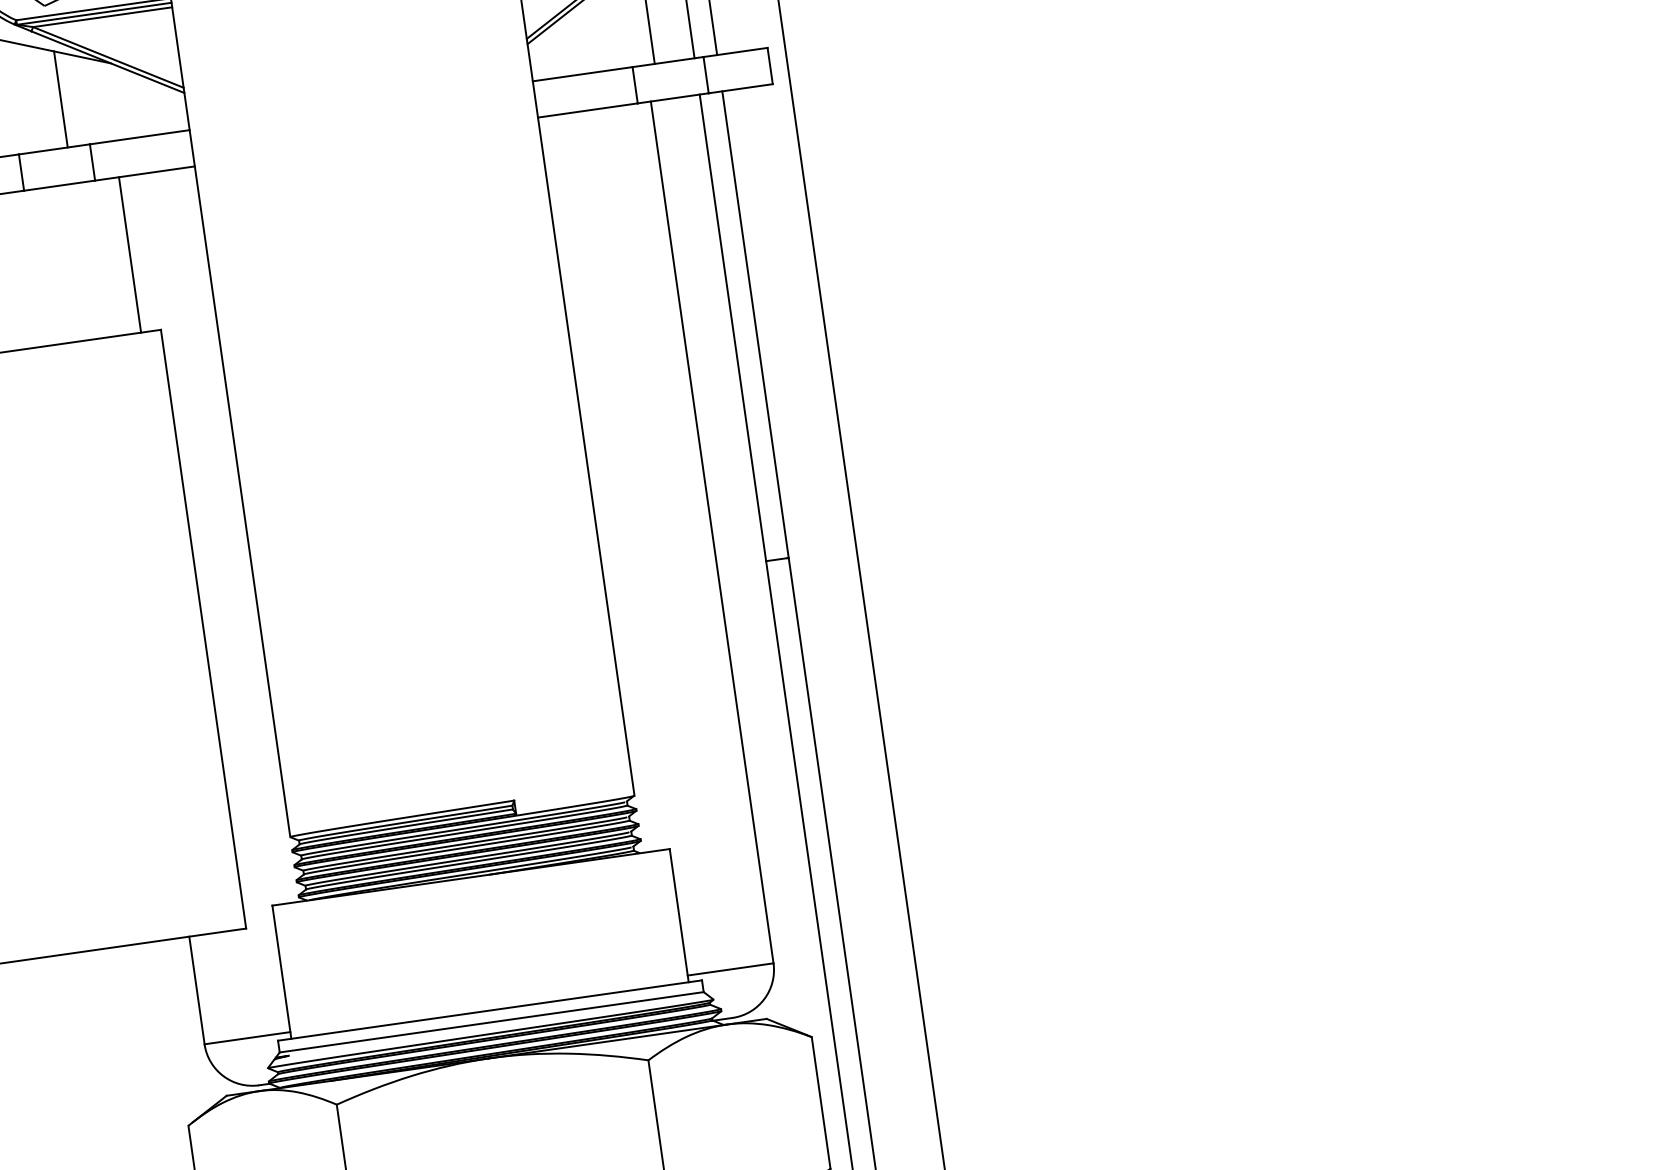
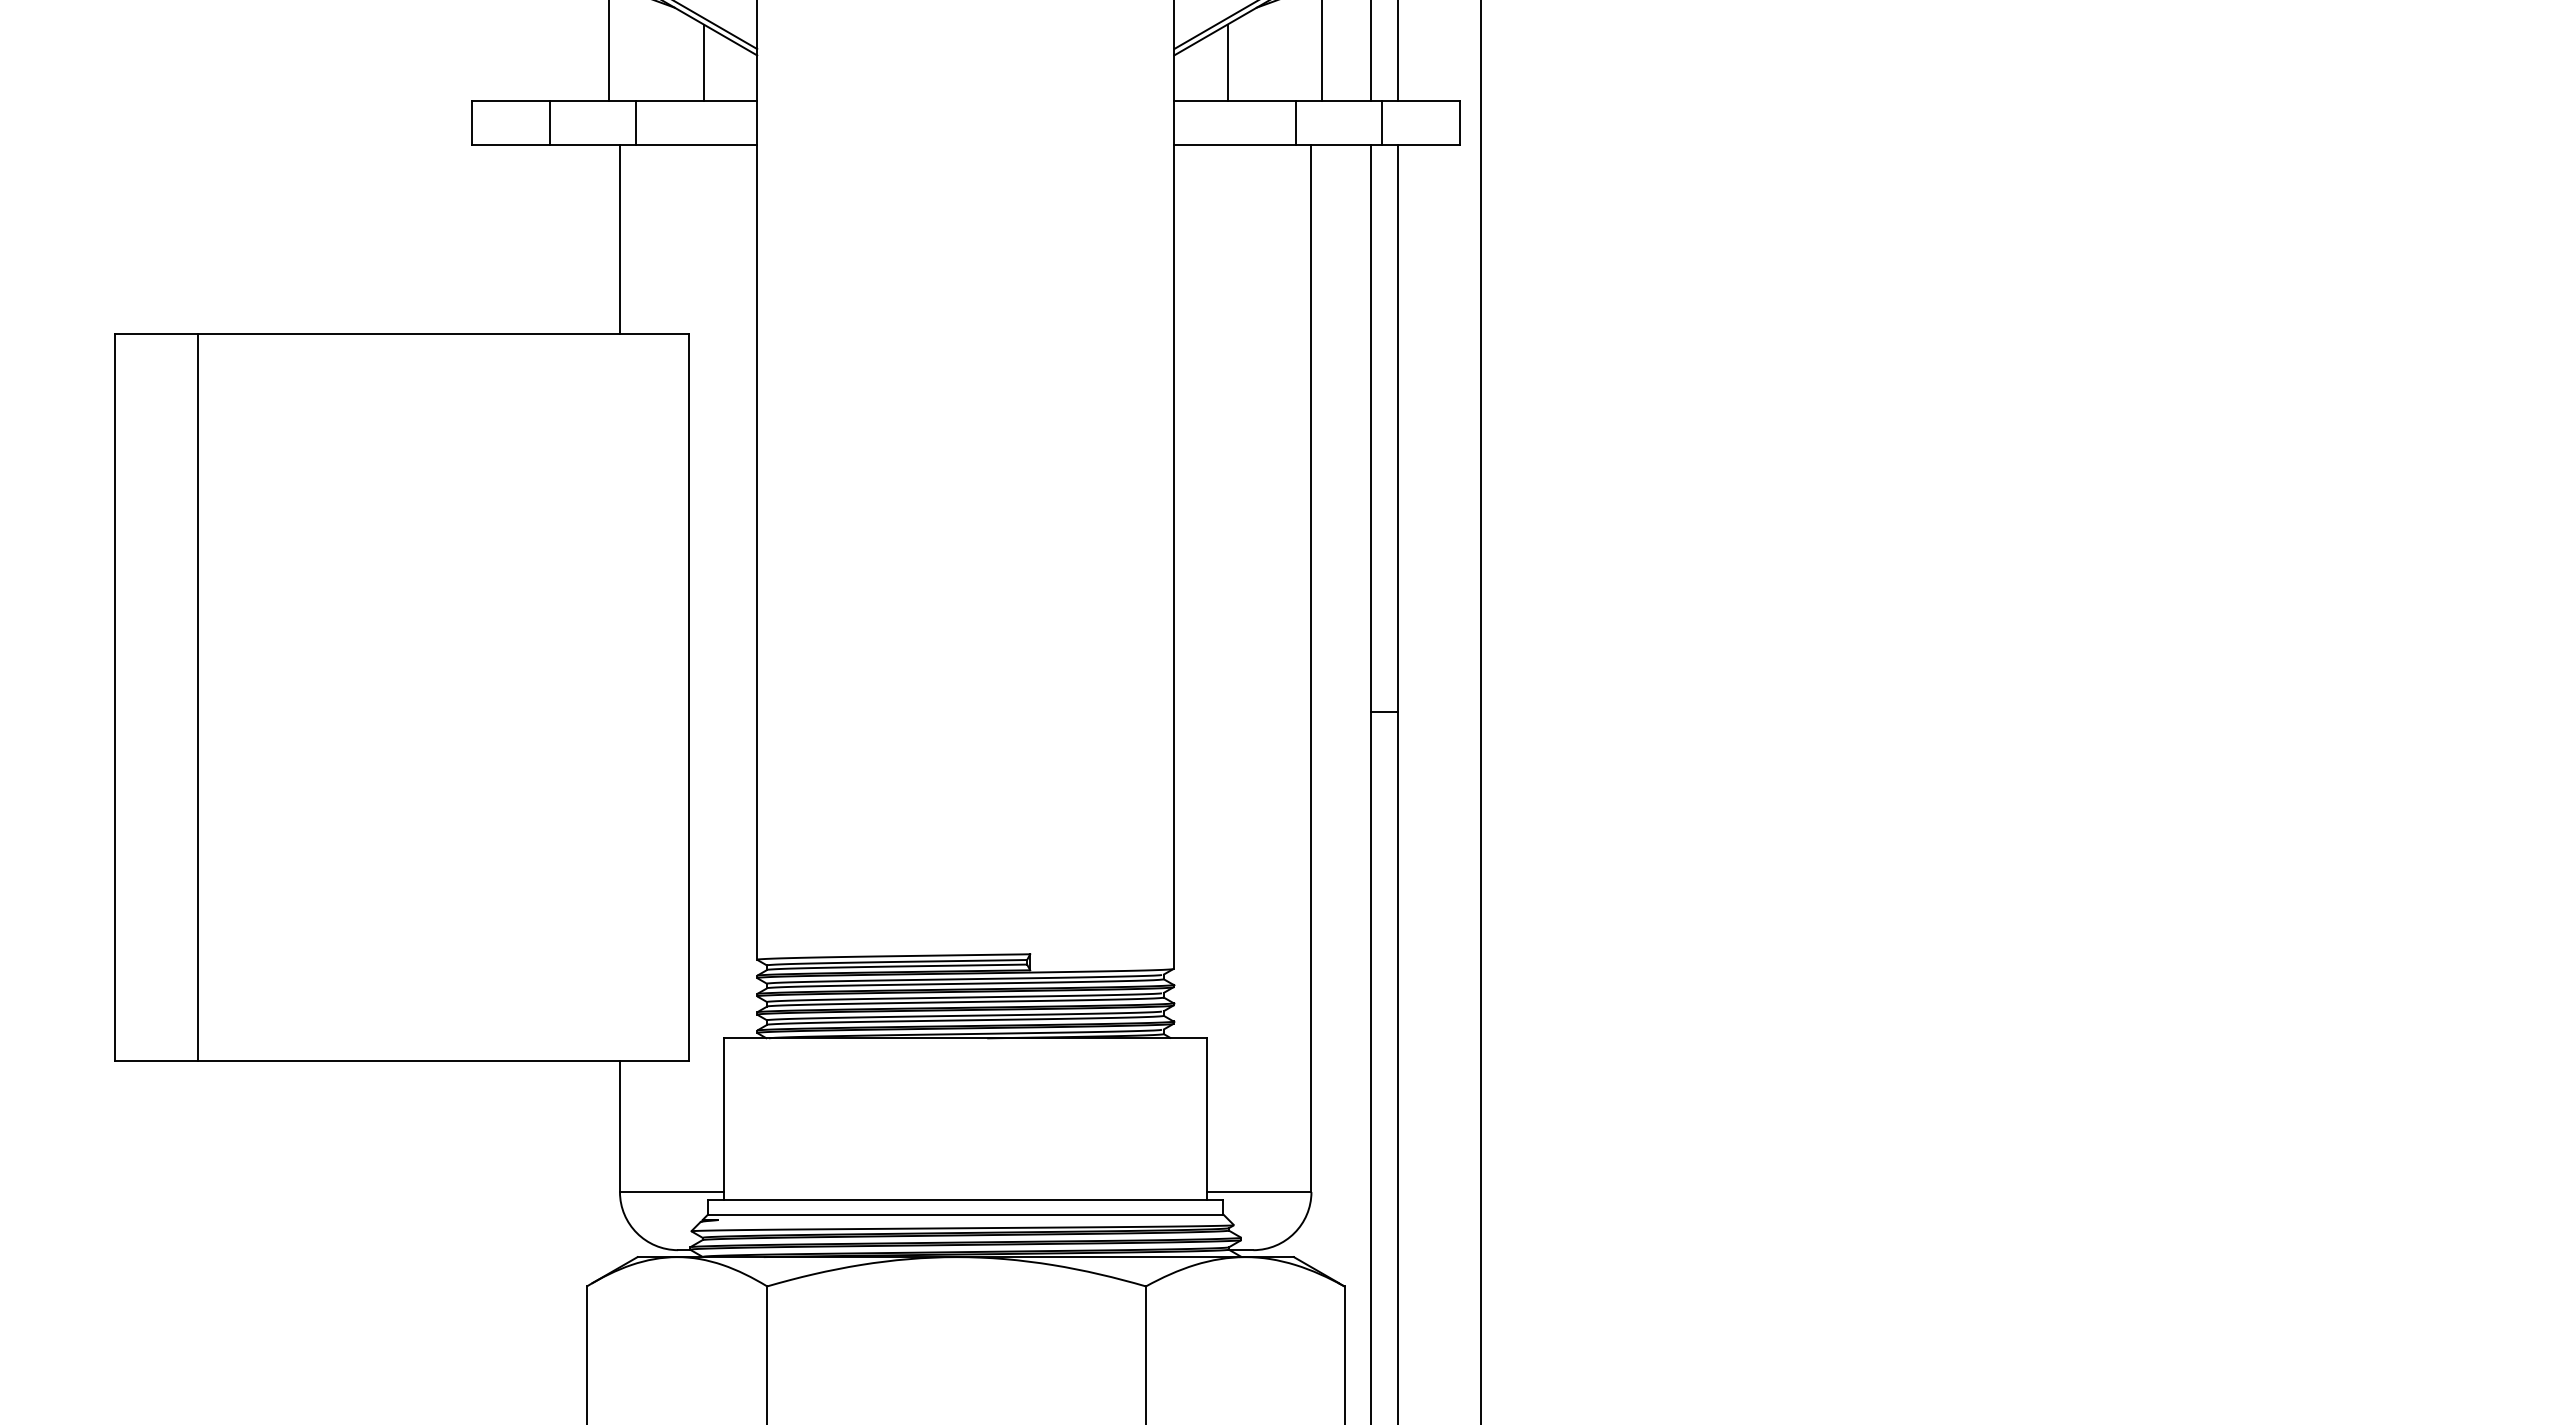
line: (572, 43) -> (1227, 62), added
line: (141, 105) -> (703, 62), added
line: (130, 254) -> (620, 238), moved

